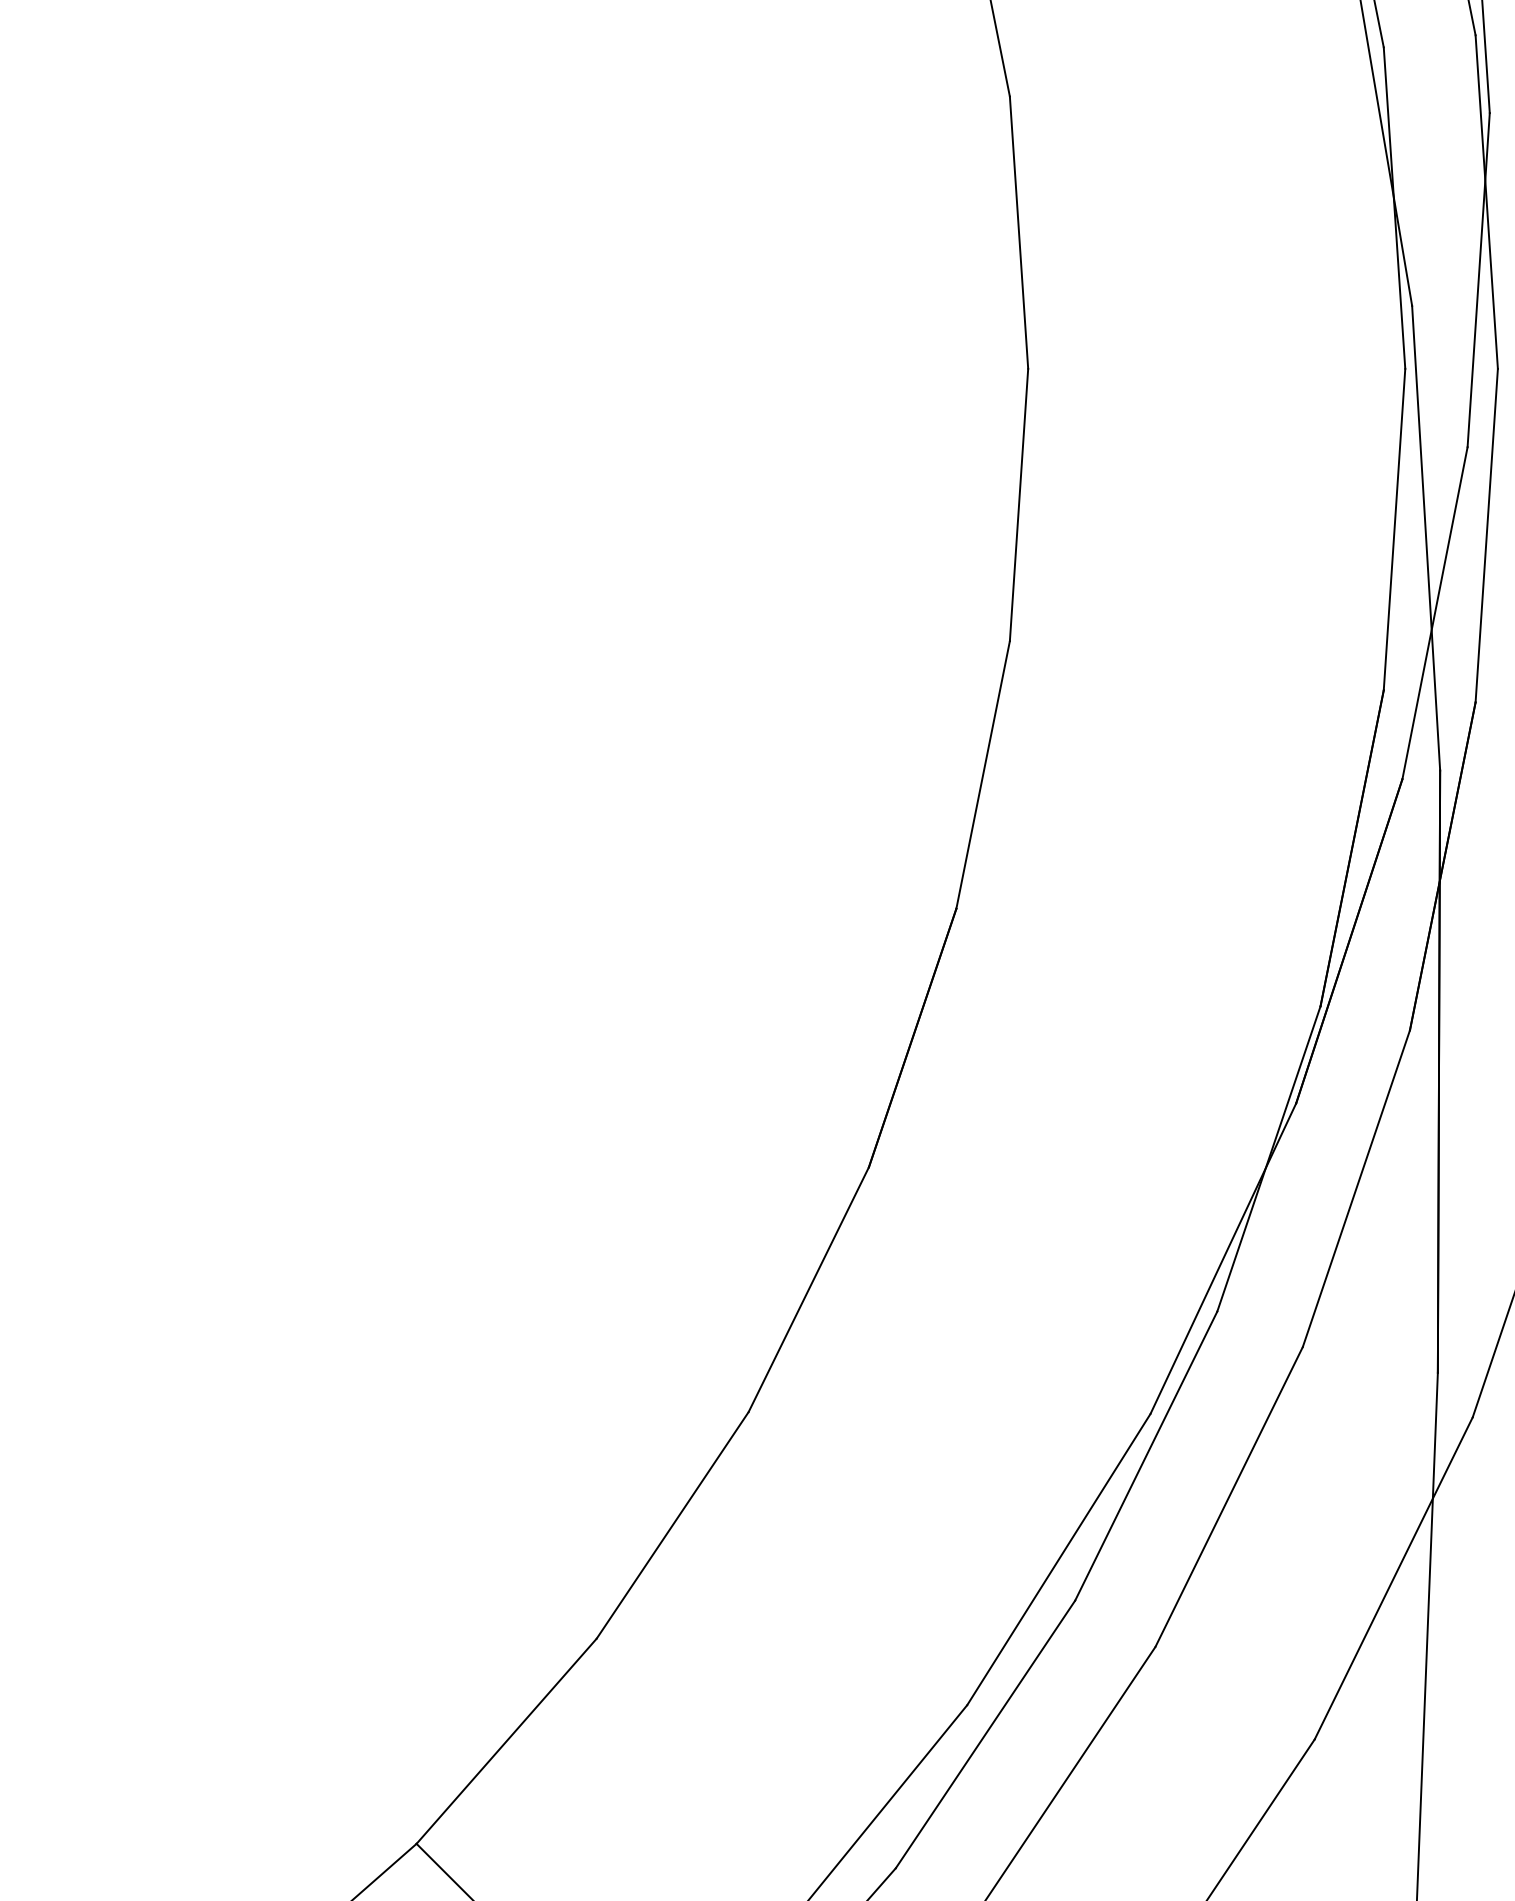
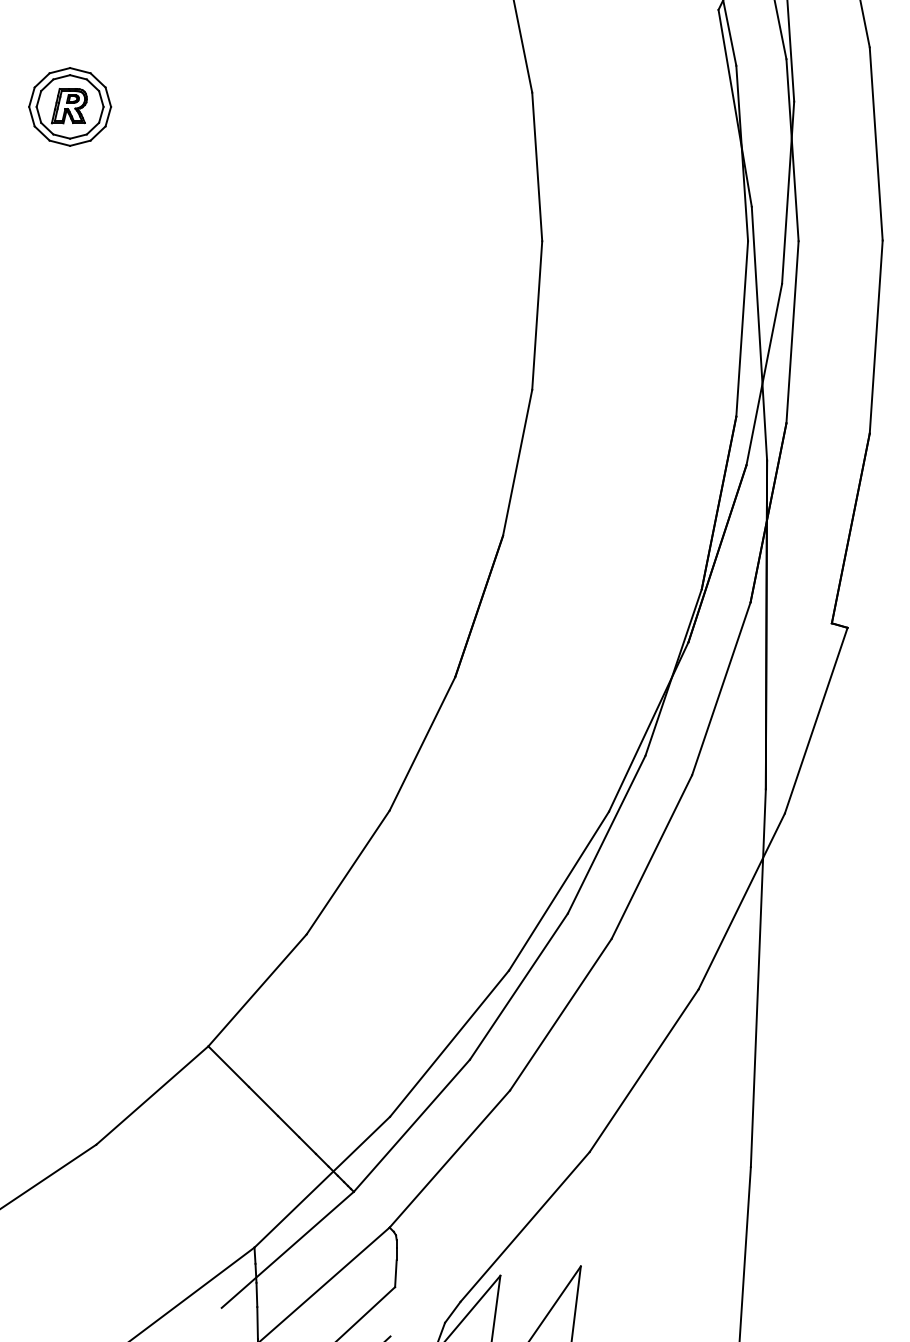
part: (163, 122) -> (70, 106), added

